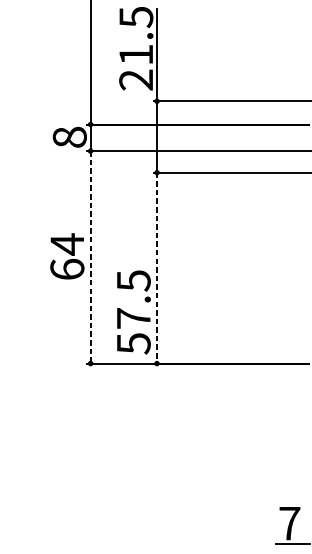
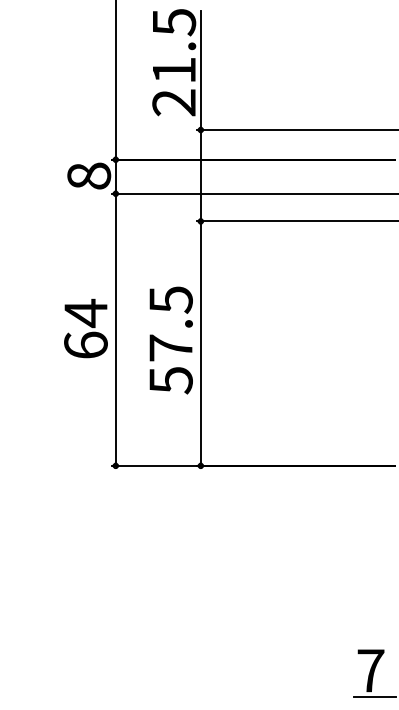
line: (90, 257) -> (115, 330), dashed -> solid
line: (156, 268) -> (200, 344), dashed -> solid
text: (133, 312) -> (170, 340), moved

